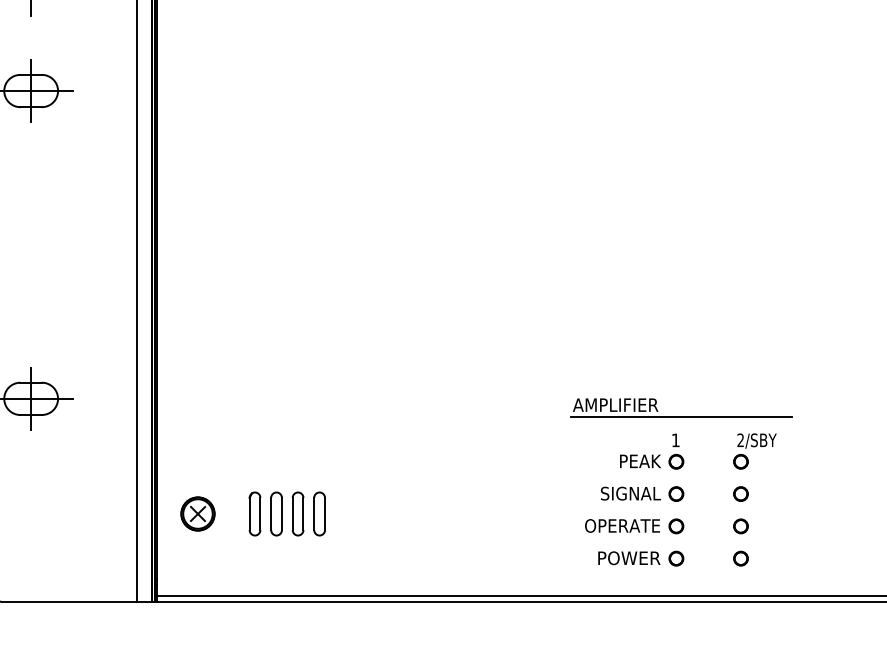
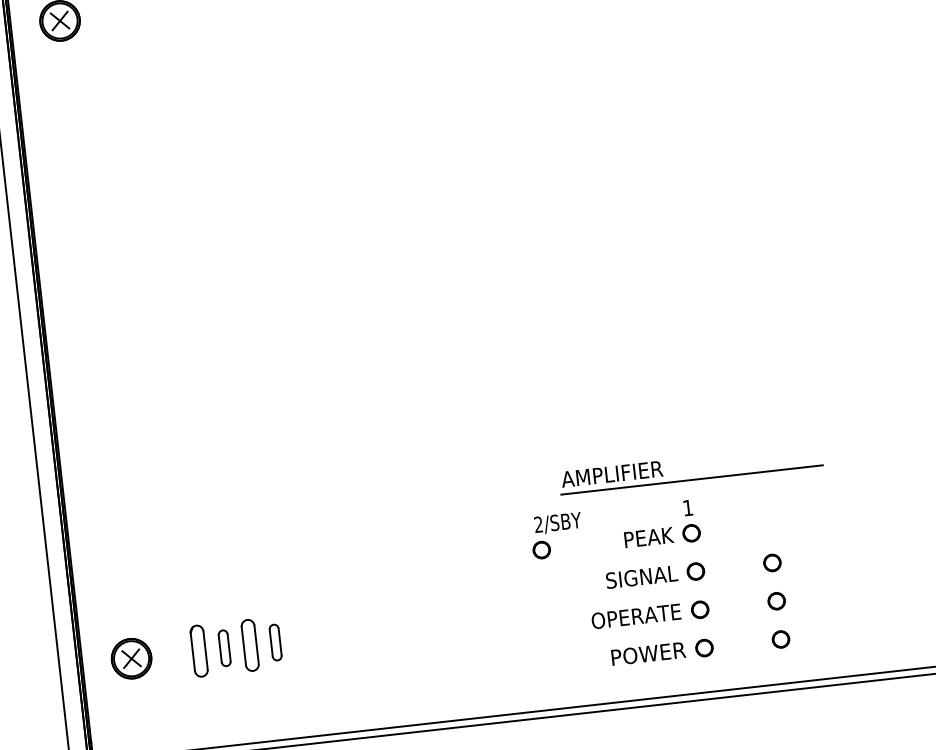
part: (754, 451) -> (556, 536), moved
part: (276, 513) -> (224, 647), size x0.7
part: (319, 513) -> (275, 641), size x0.7

